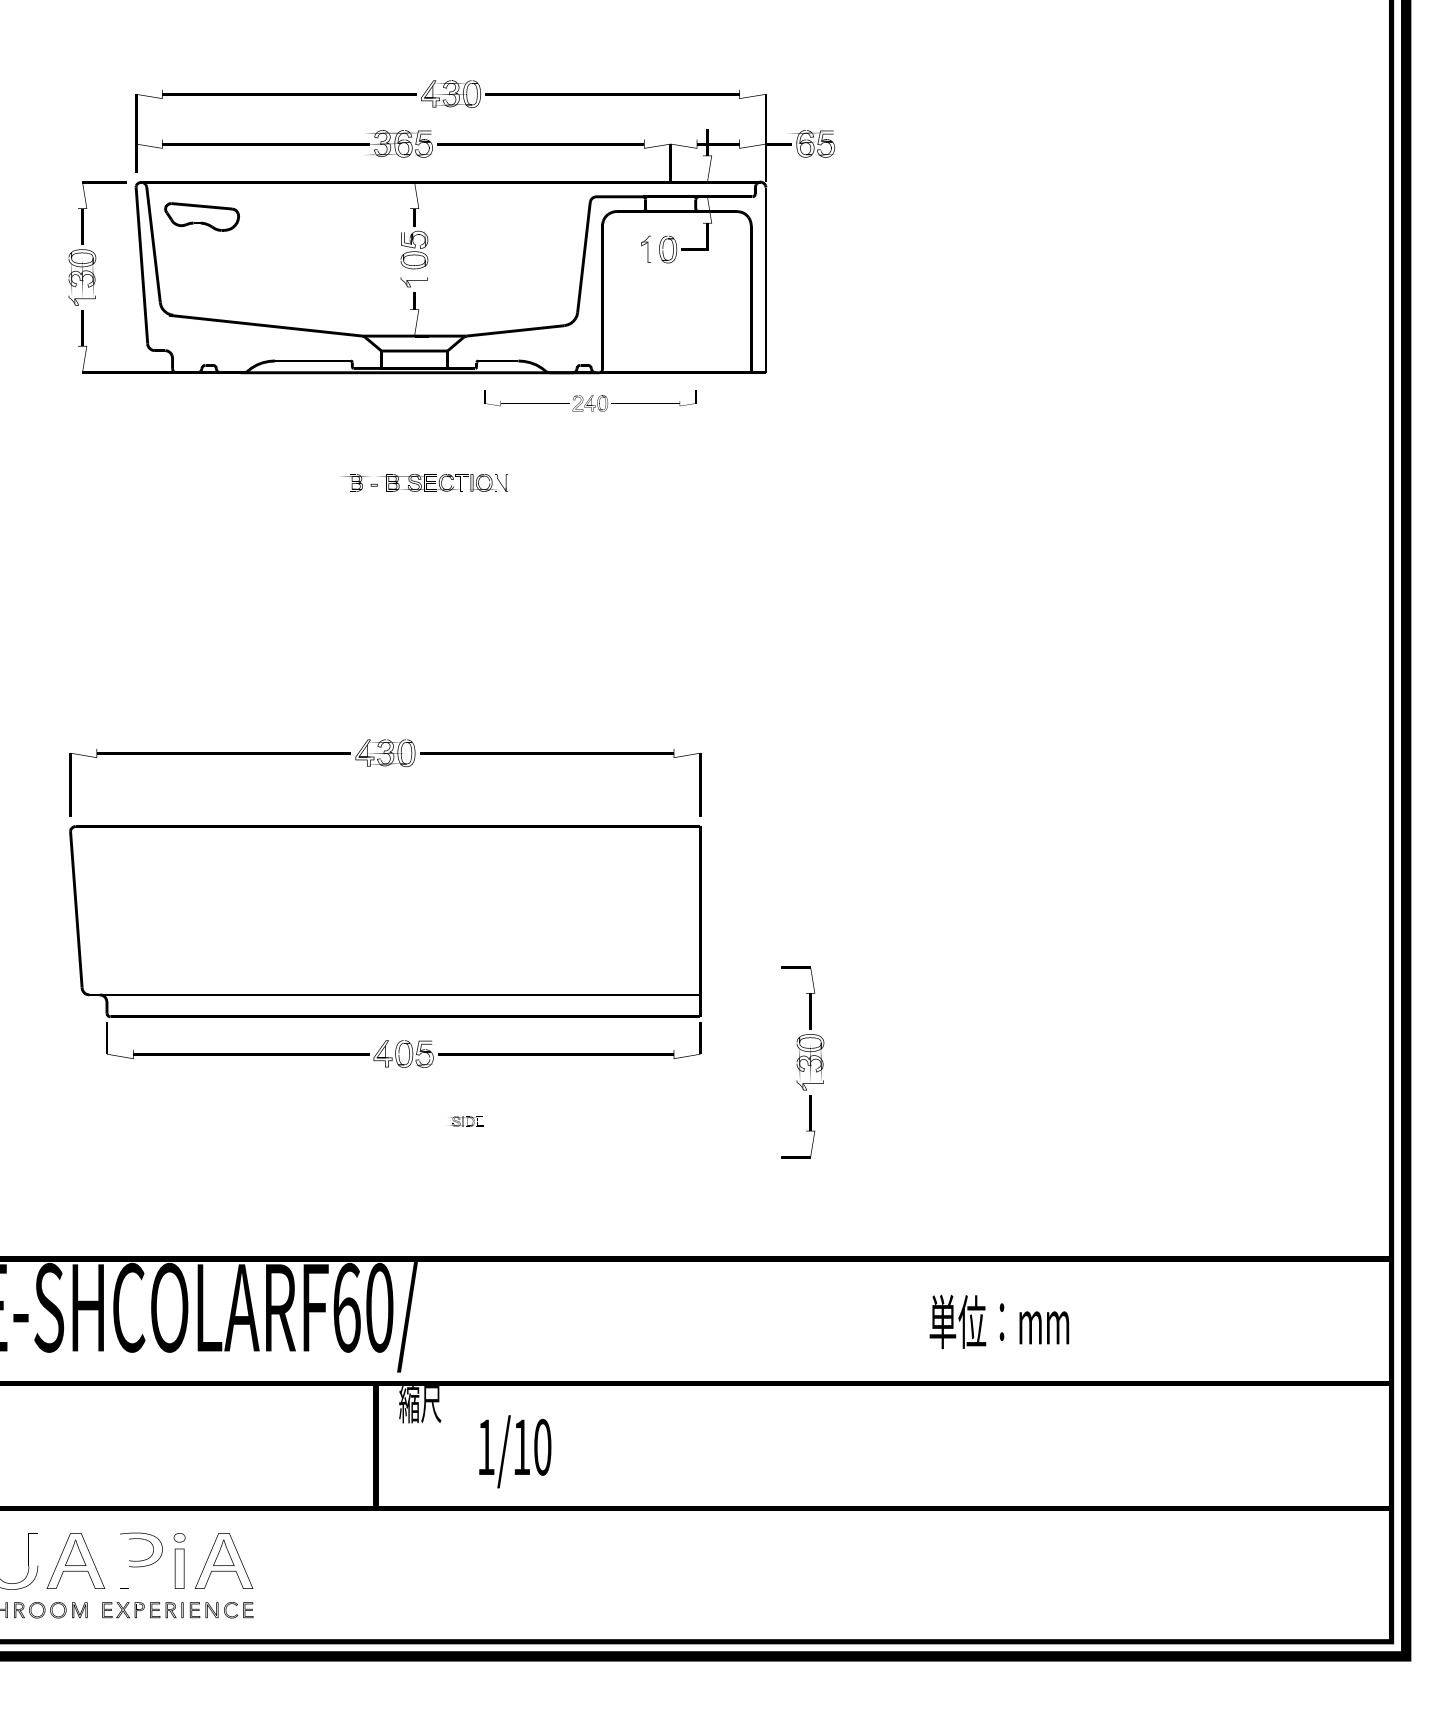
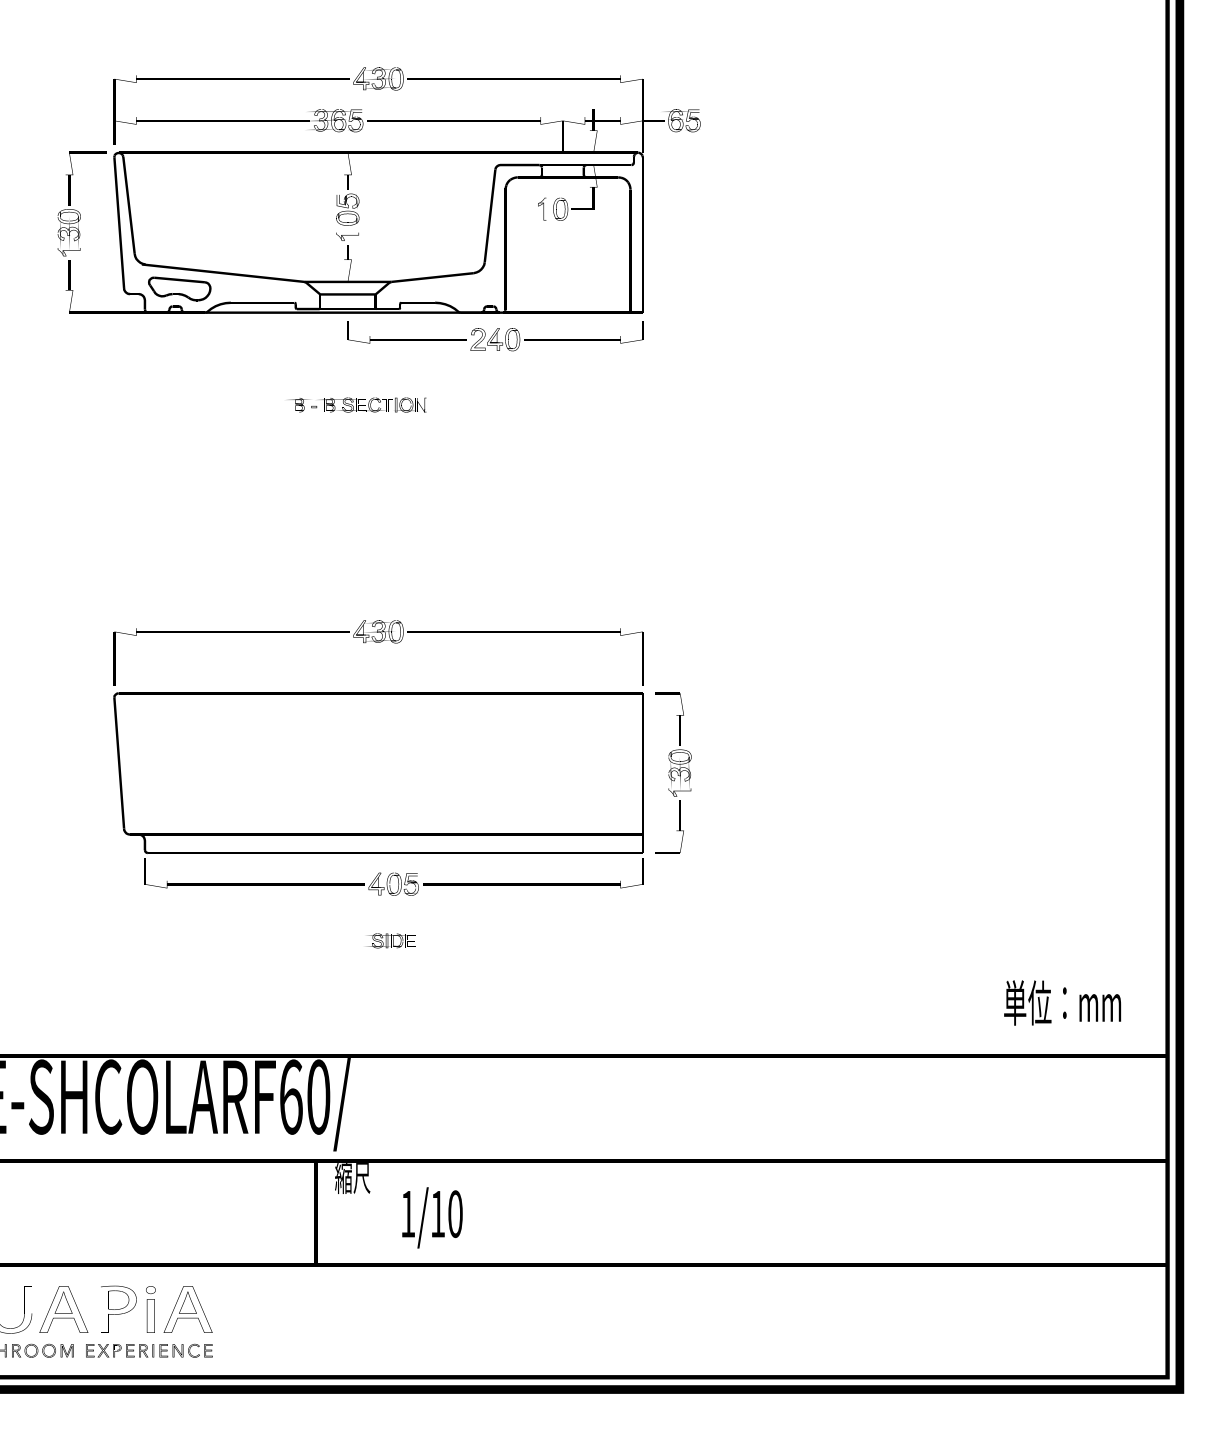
part: (201, 216) -> (179, 288), moved
part: (590, 401) -> (495, 336), size x1.67
part: (385, 902) -> (378, 757), moved
part: (802, 1061) -> (673, 772), moved
part: (465, 1121) -> (390, 940), size x1.67
text: (999, 1321) -> (1062, 1002), moved

